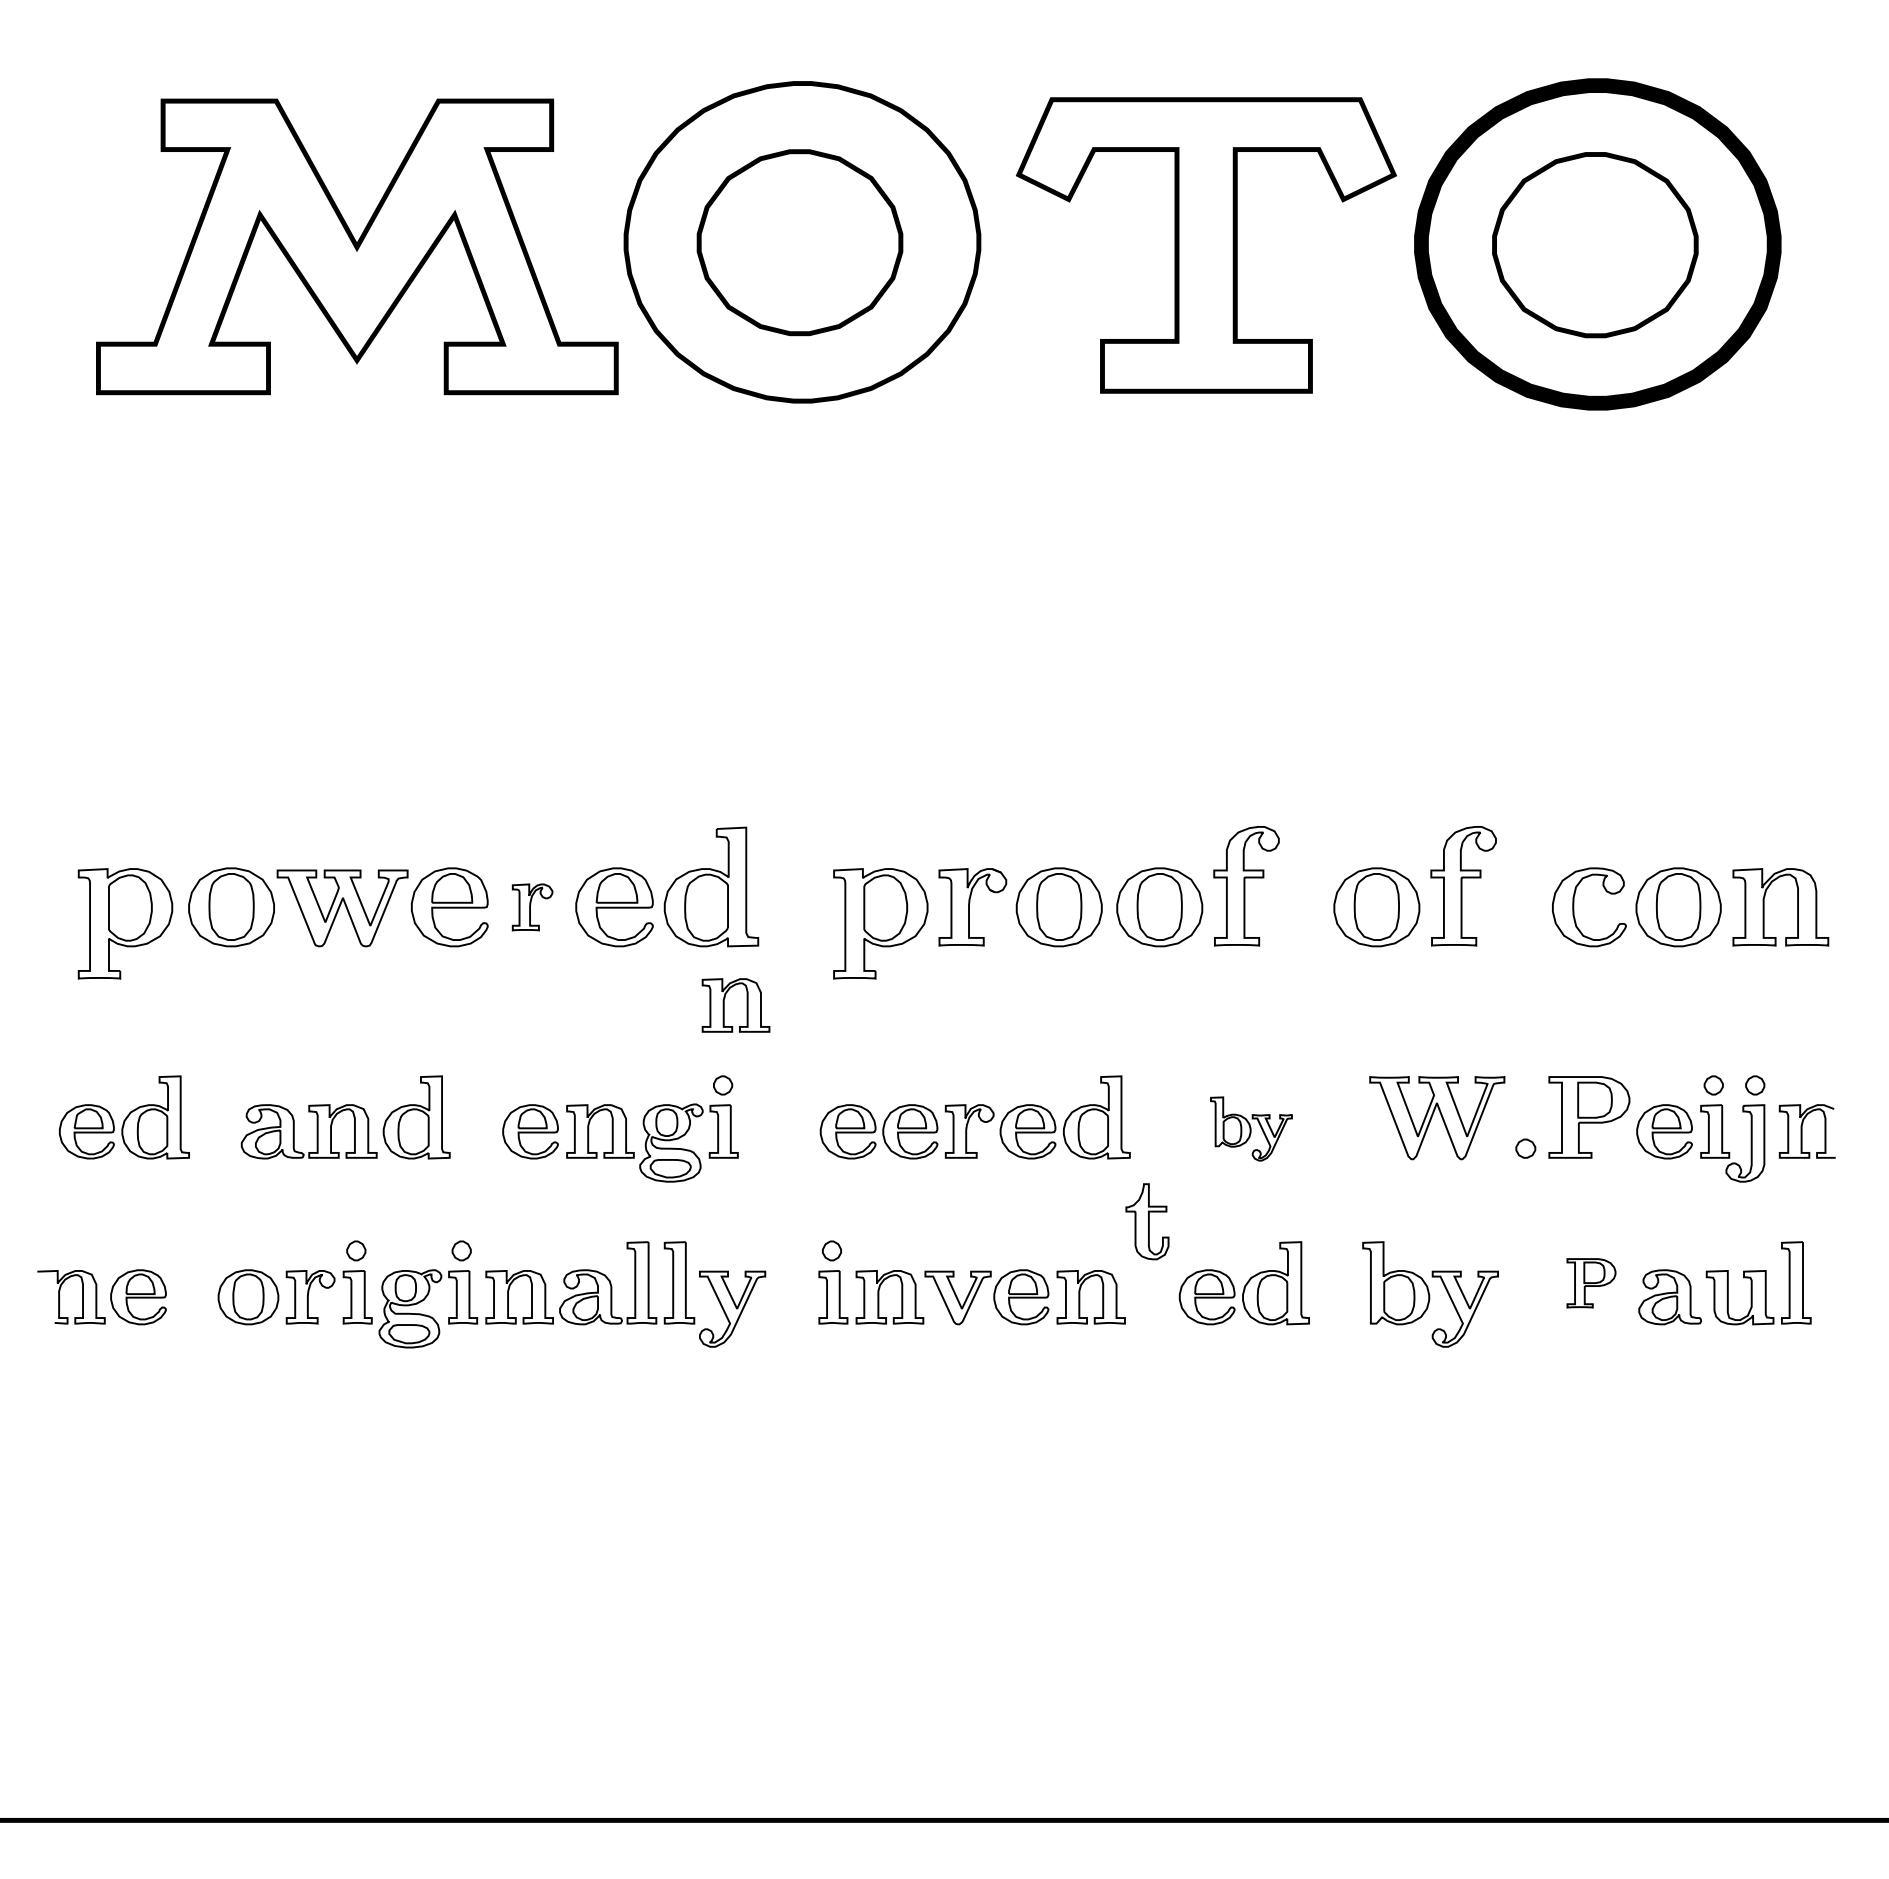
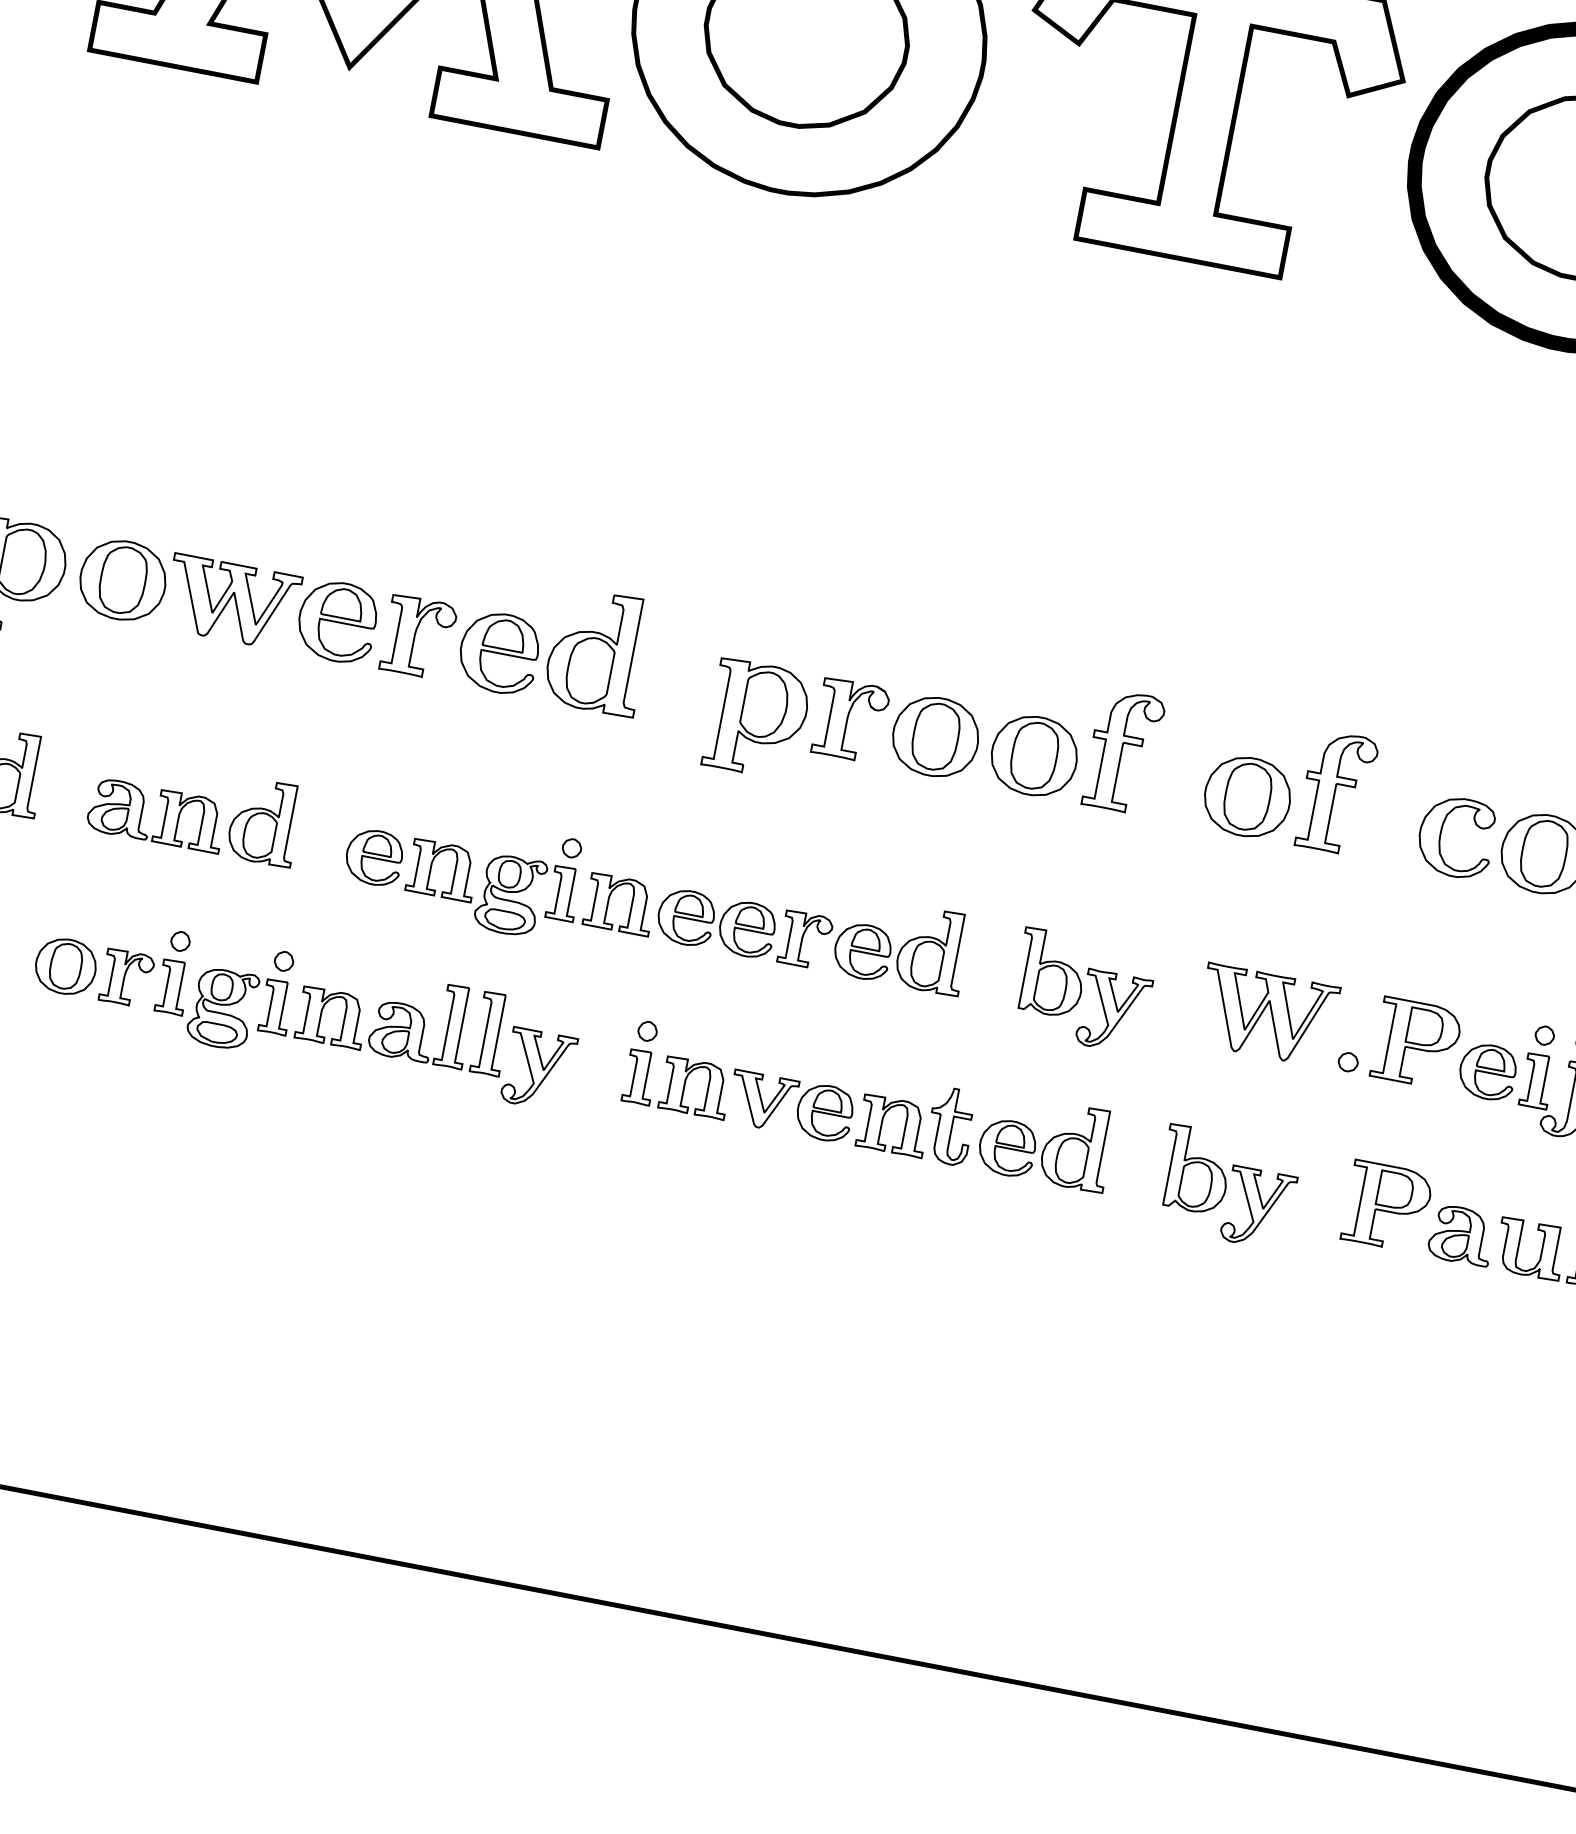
part: (532, 907) -> (418, 637), size x1.67
part: (724, 1005) -> (608, 902), moved
part: (1251, 1128) -> (1082, 990), size x1.67
part: (1147, 1221) -> (950, 1126), moved
part: (1591, 1283) -> (1387, 1207), size x1.67

